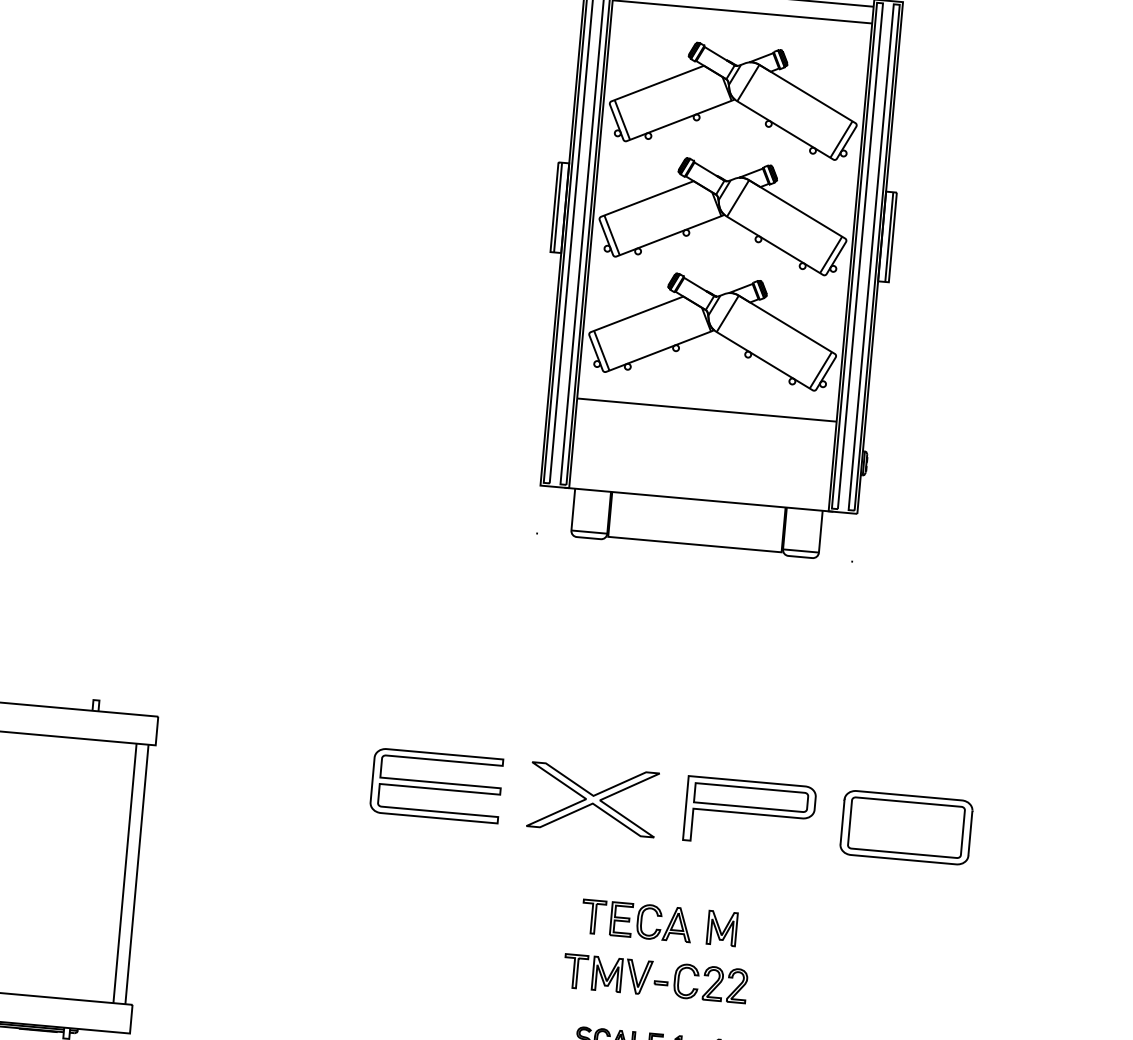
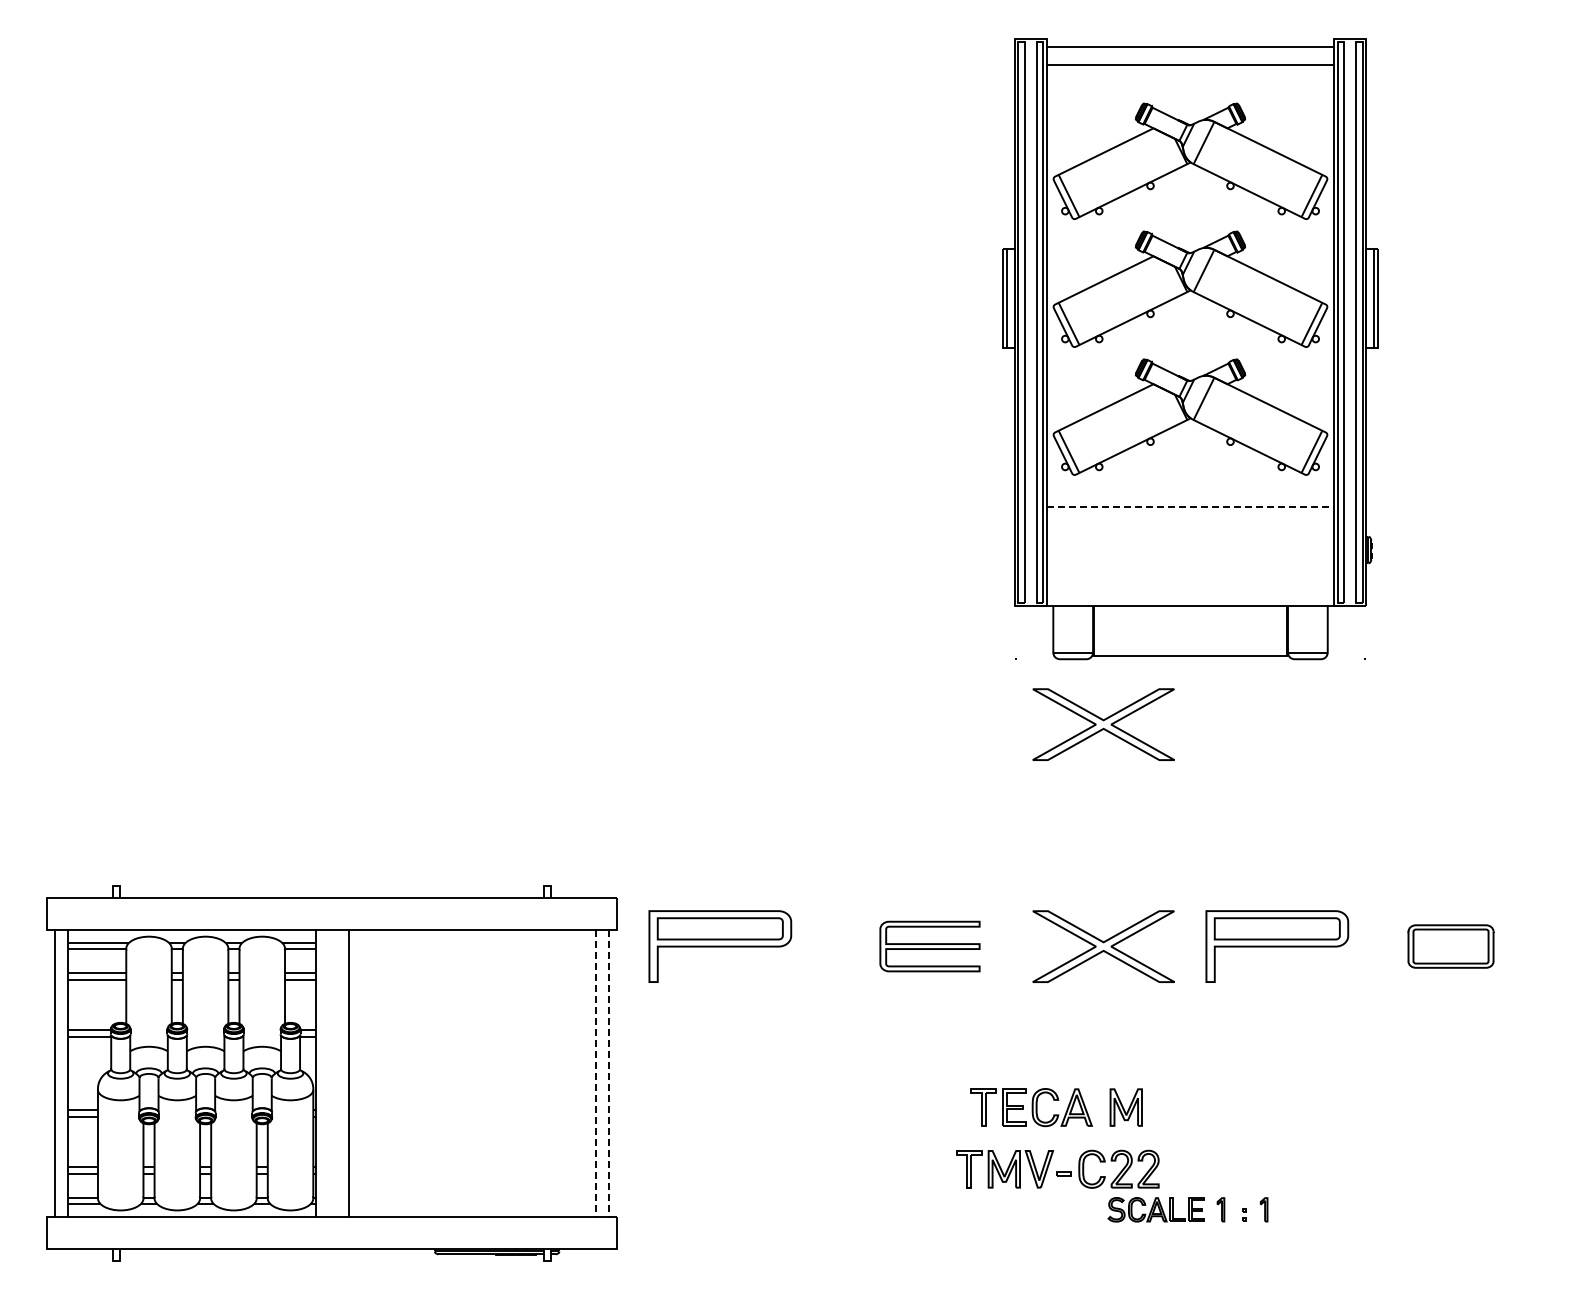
line: (706, 409) -> (1190, 506), solid -> dashed
part: (610, 599) -> (1103, 724), added
part: (247, 768) -> (720, 946), added
part: (436, 785) -> (929, 946), size x0.7
part: (906, 827) -> (1450, 946), size x0.6
line: (124, 873) -> (595, 1073), solid -> dashed
line: (137, 874) -> (609, 1073), solid -> dashed
part: (661, 940) -> (1060, 1126), moved

